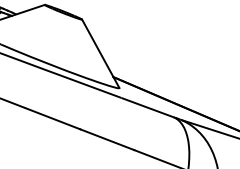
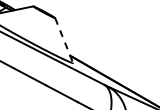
line: (101, 53) -> (64, 40), solid -> dashed

